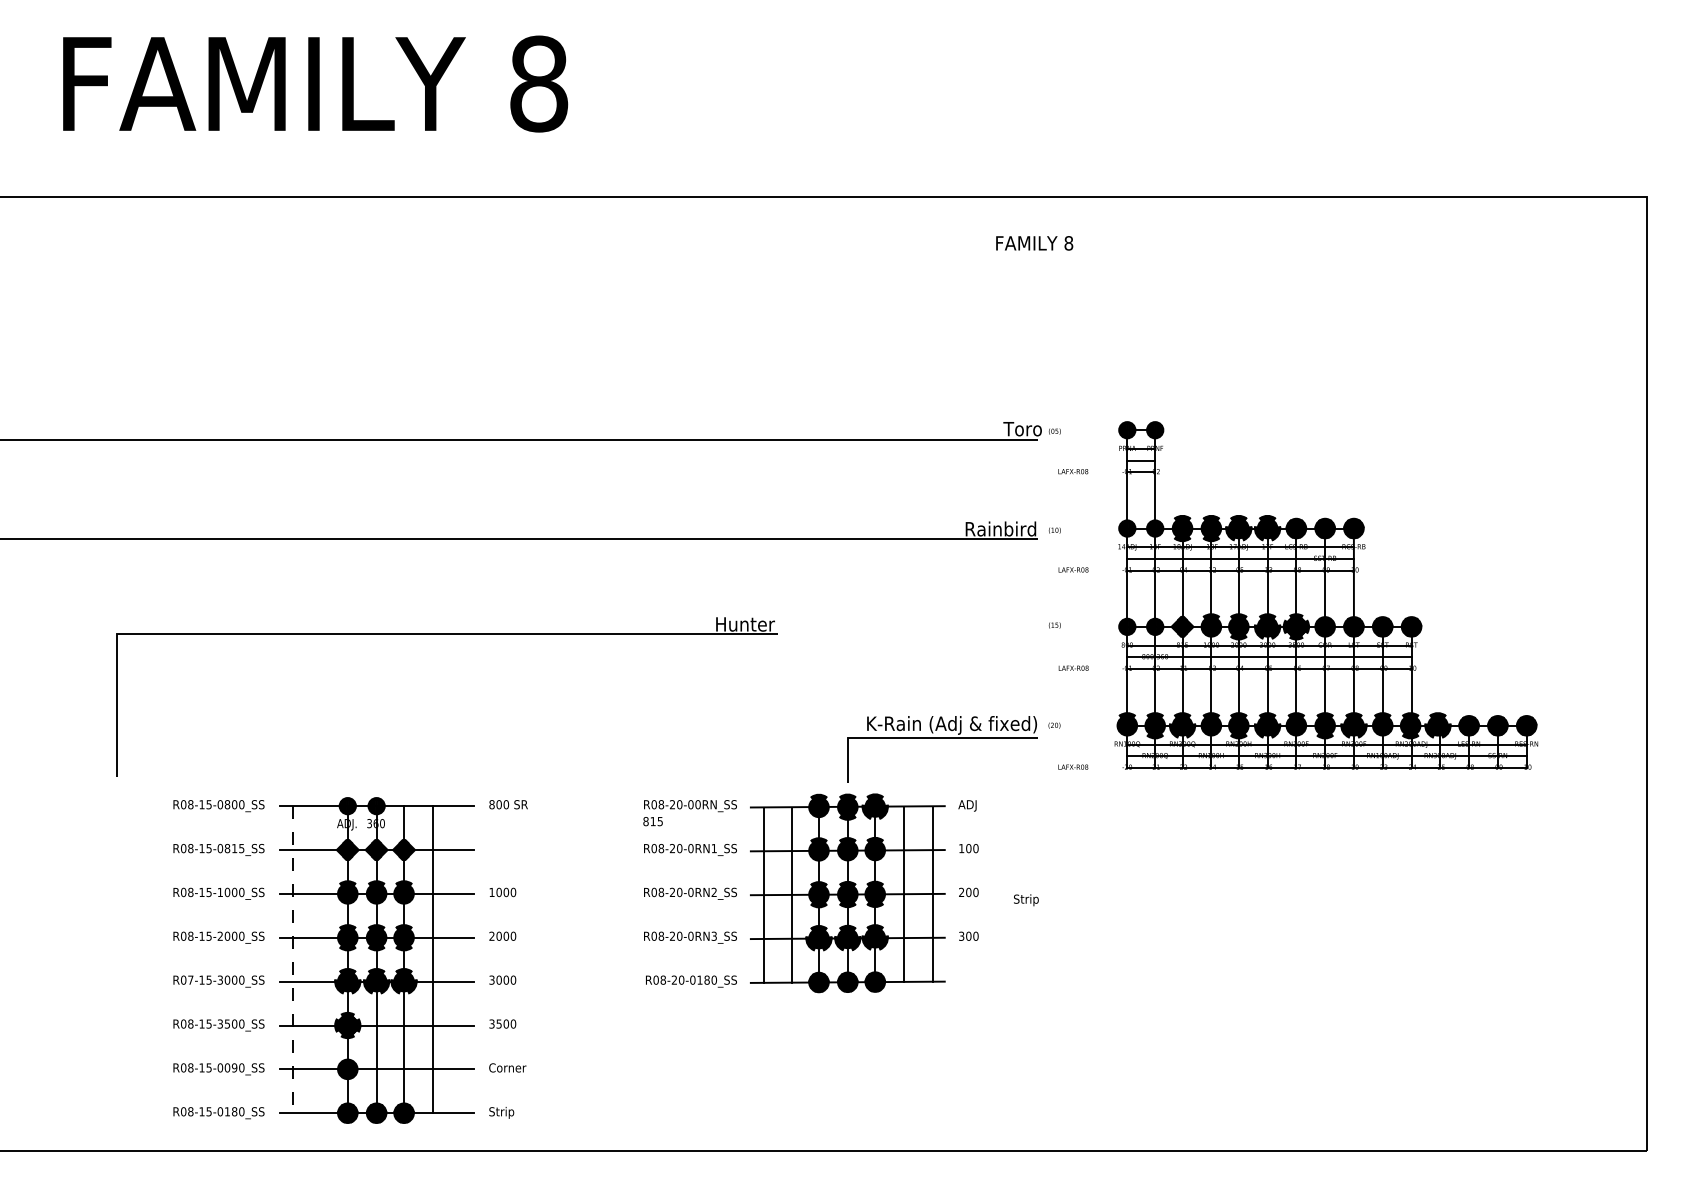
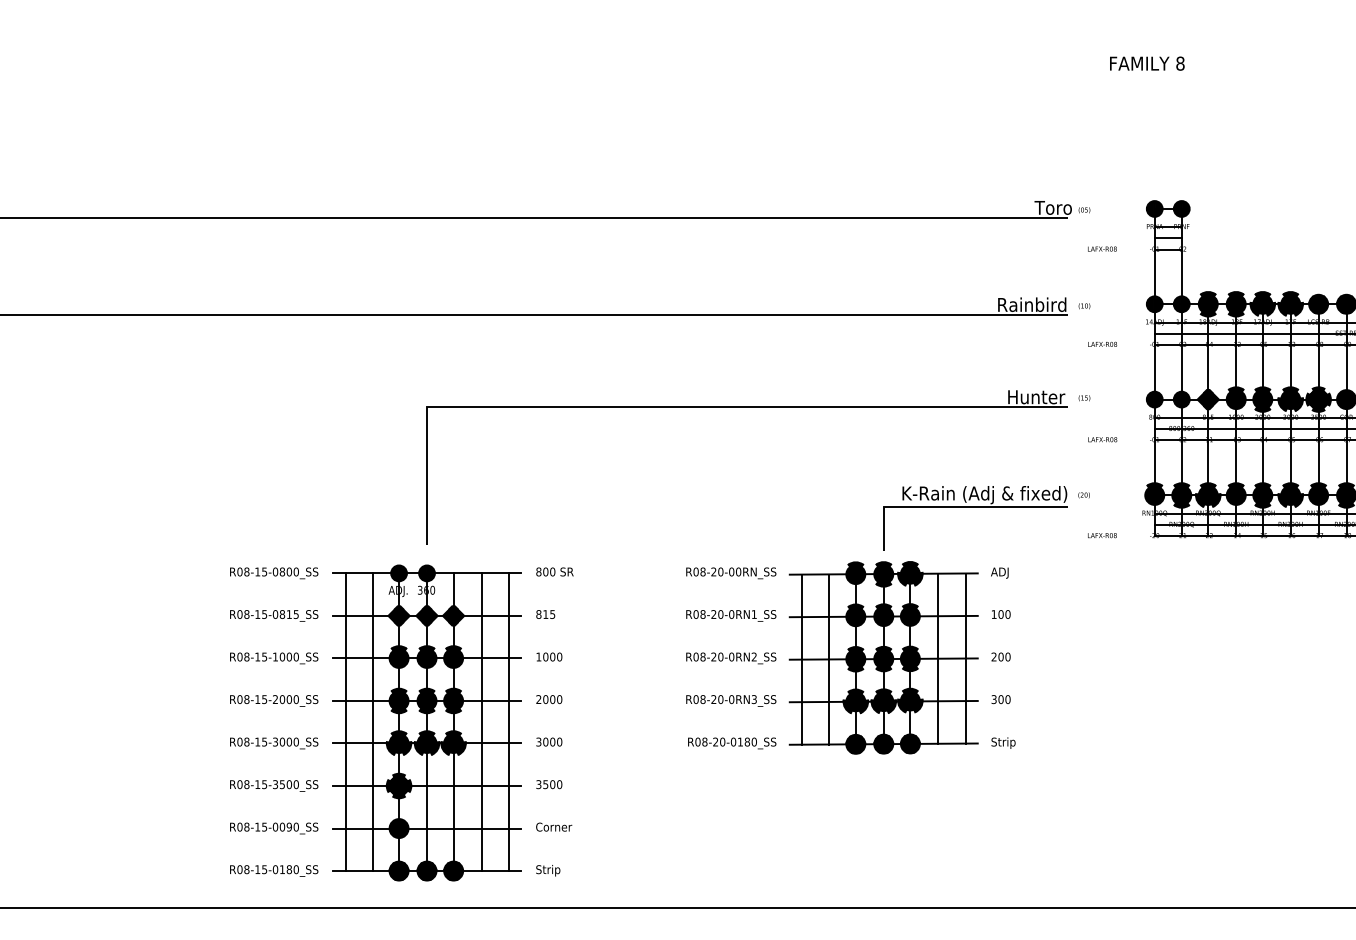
text: (1034, 243) -> (1147, 63), moved
part: (446, 634) -> (746, 406), moved
text: (652, 821) -> (545, 614), moved
text: (1026, 900) -> (1003, 743), moved
line: (292, 959) -> (345, 722), dashed -> solid
line: (320, 959) -> (372, 722), added
line: (461, 959) -> (509, 722), added
text: (190, 979) -> (246, 741), R07-15-3000_SS -> R08-15-3000_SS

